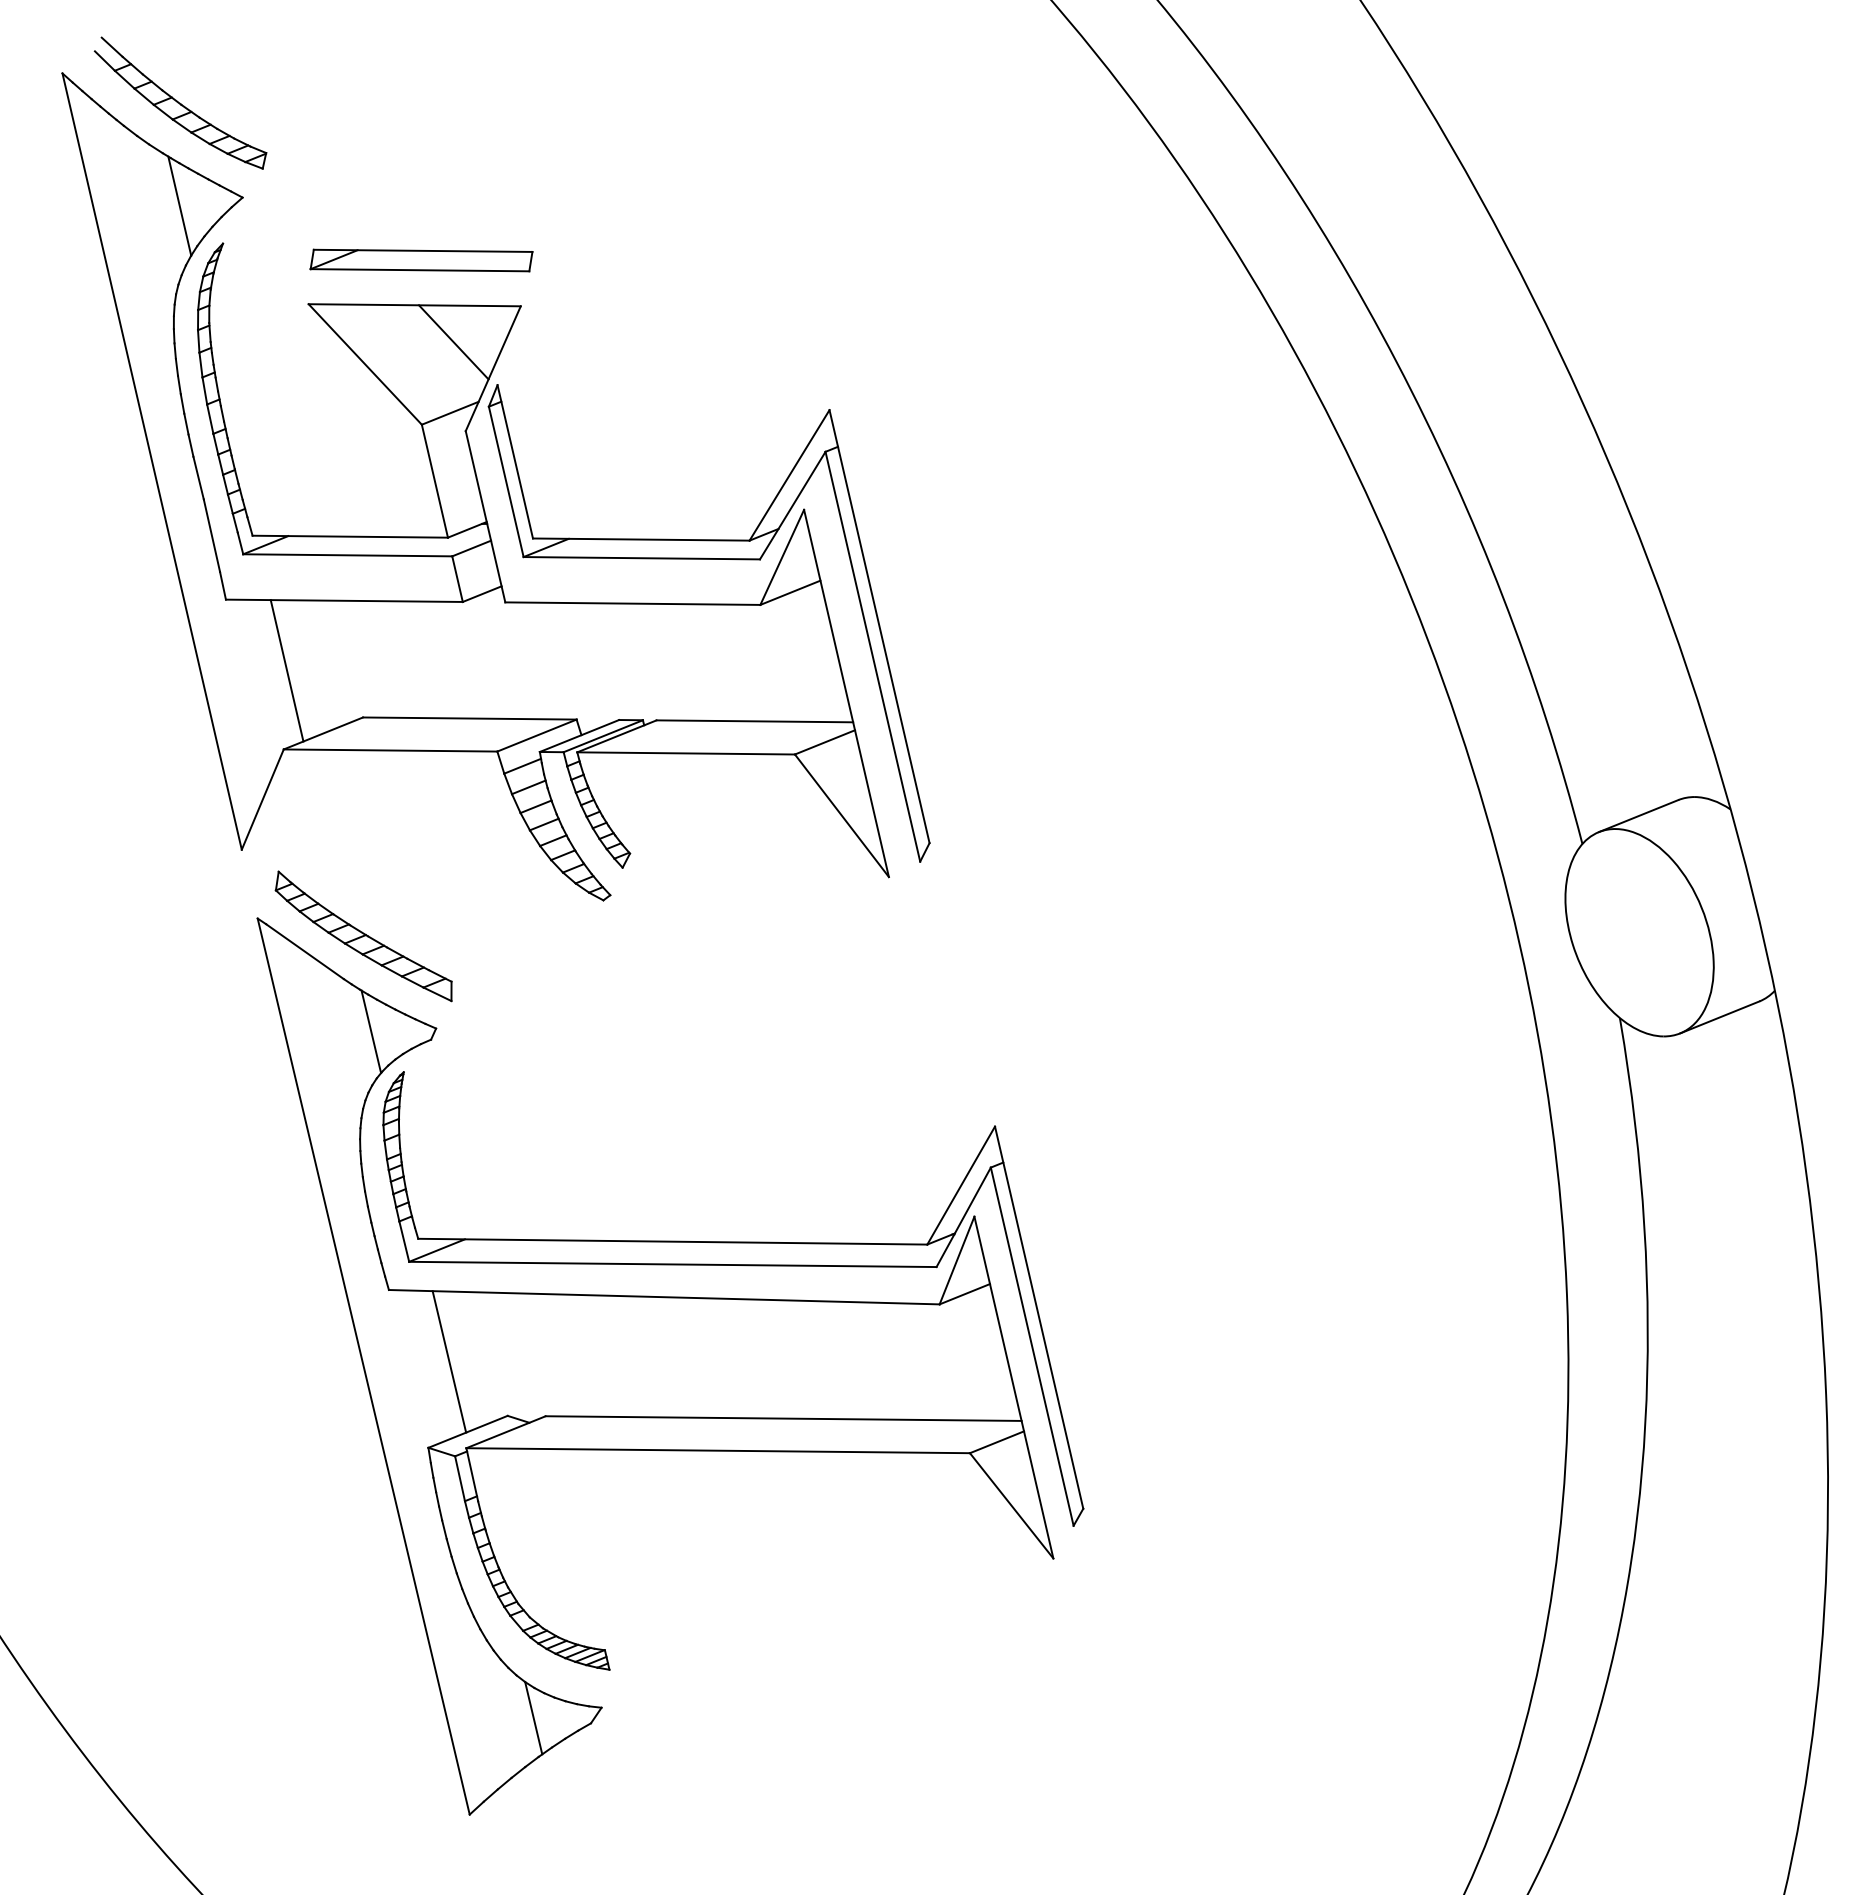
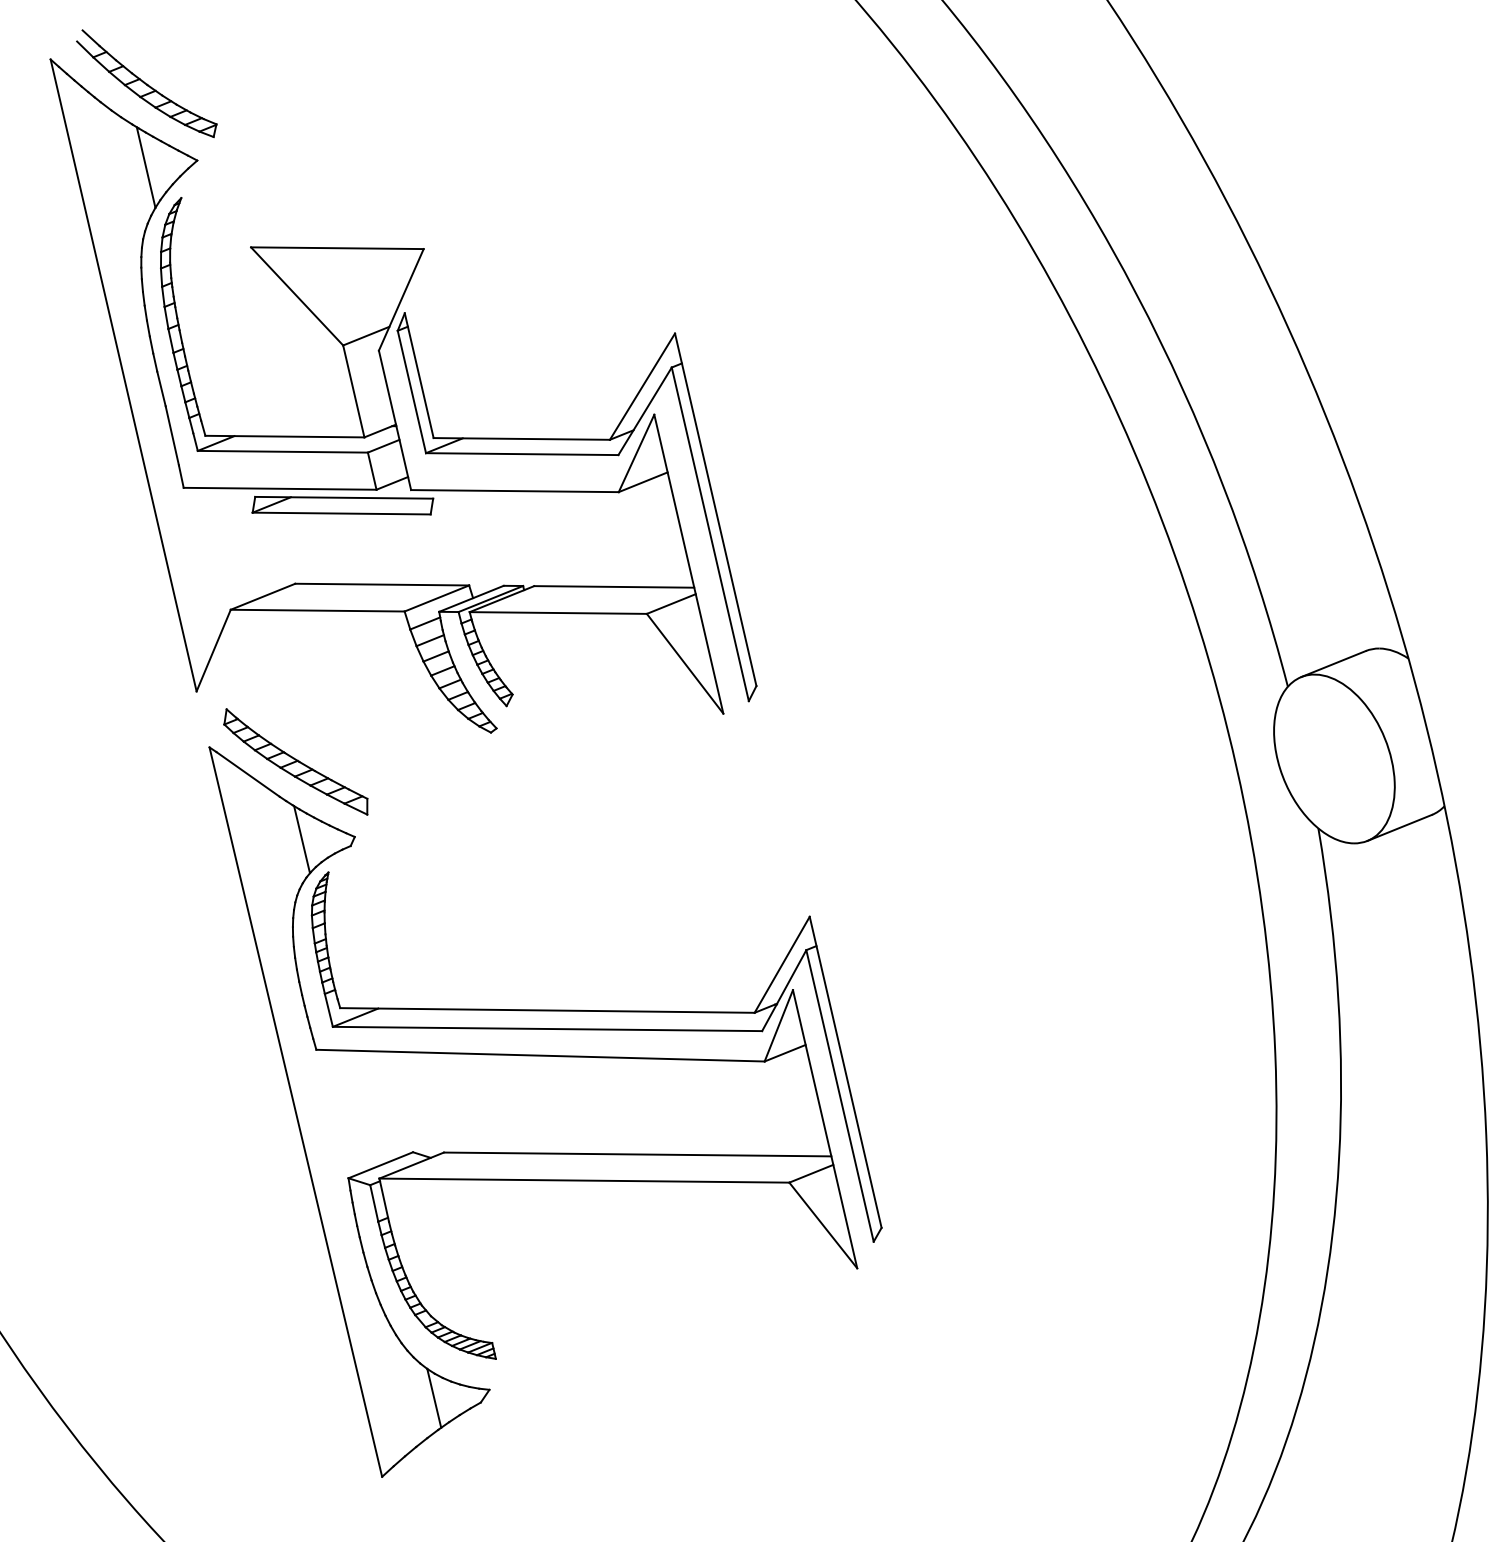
part: (421, 260) -> (342, 505), moved
line: (453, 342) -> (368, 278), removed
line: (286, 670) -> (233, 545), removed
line: (449, 1361) -> (365, 1107), removed

